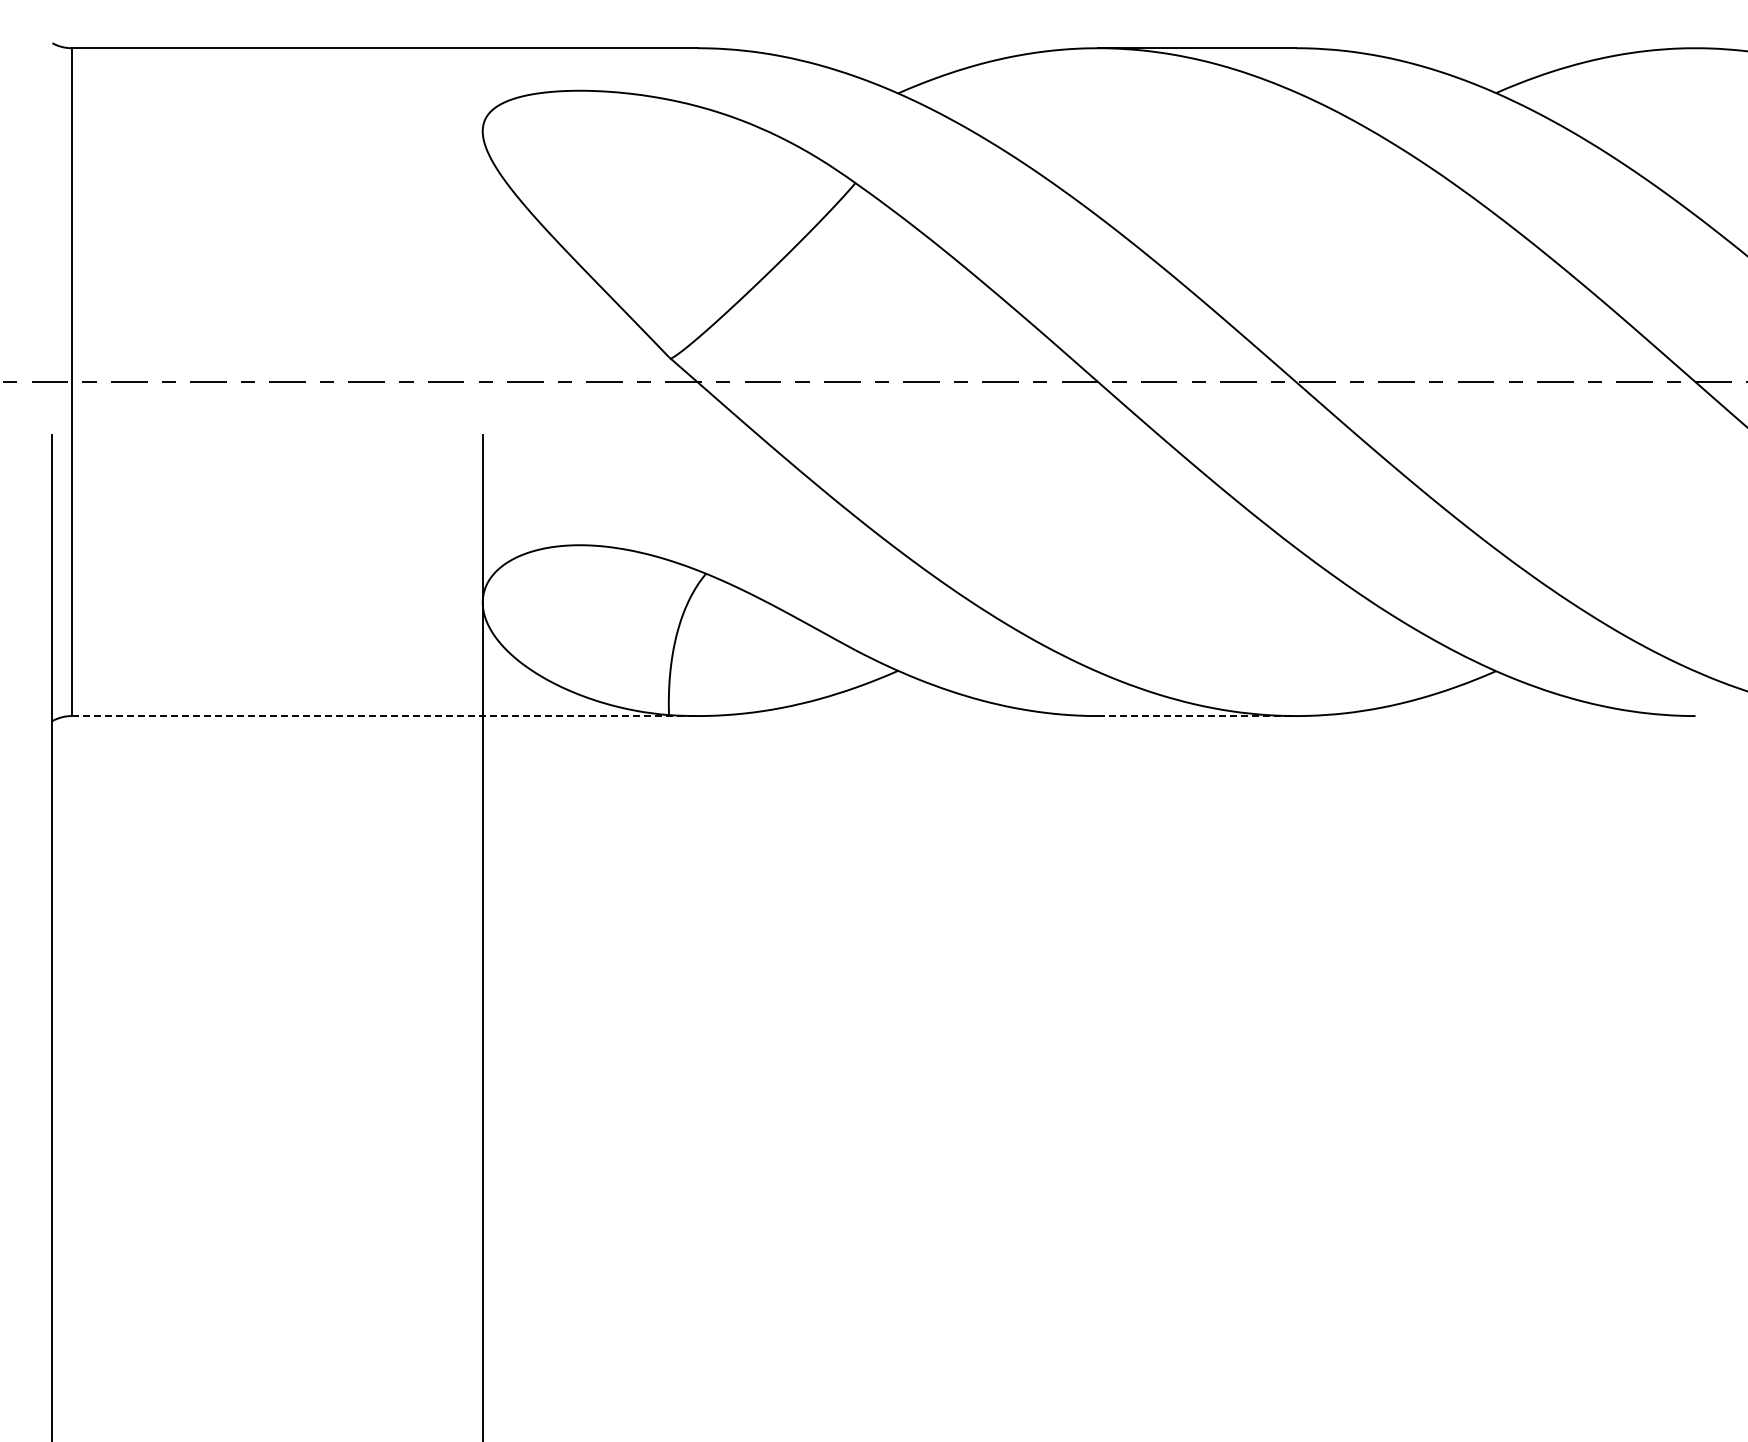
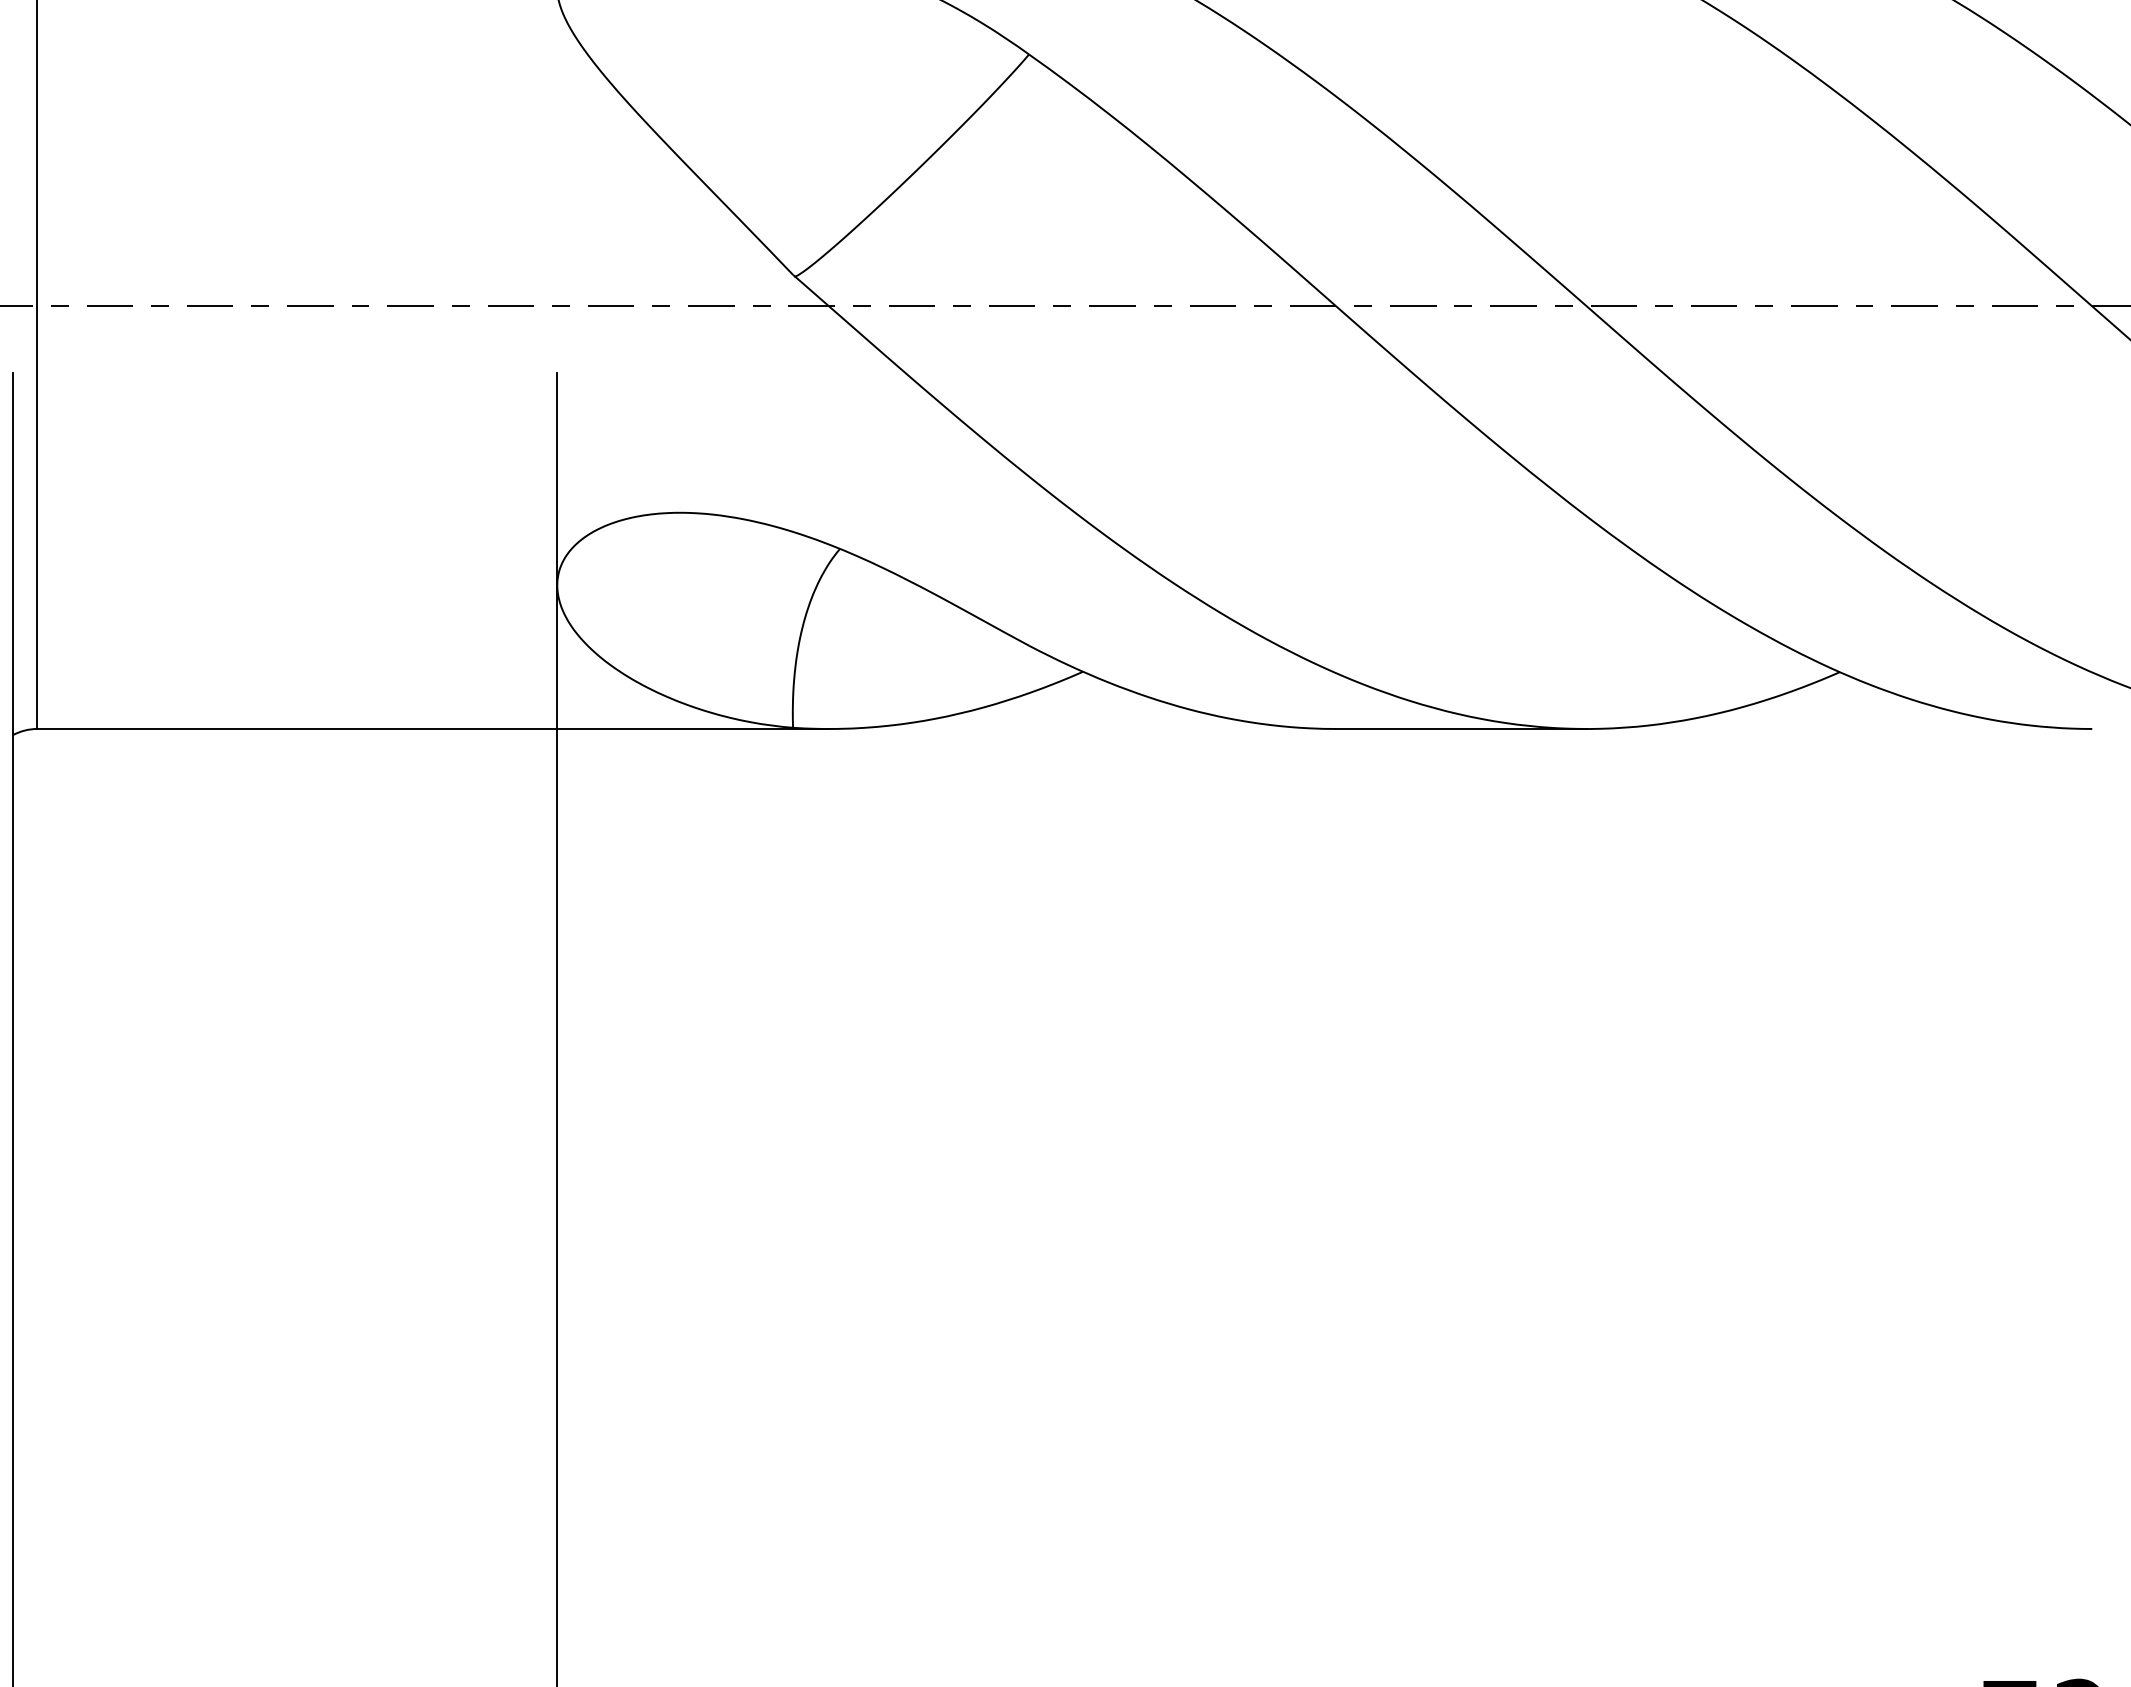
line: (384, 716) -> (432, 729), dashed -> solid
line: (1197, 716) -> (1461, 729), dashed -> solid

